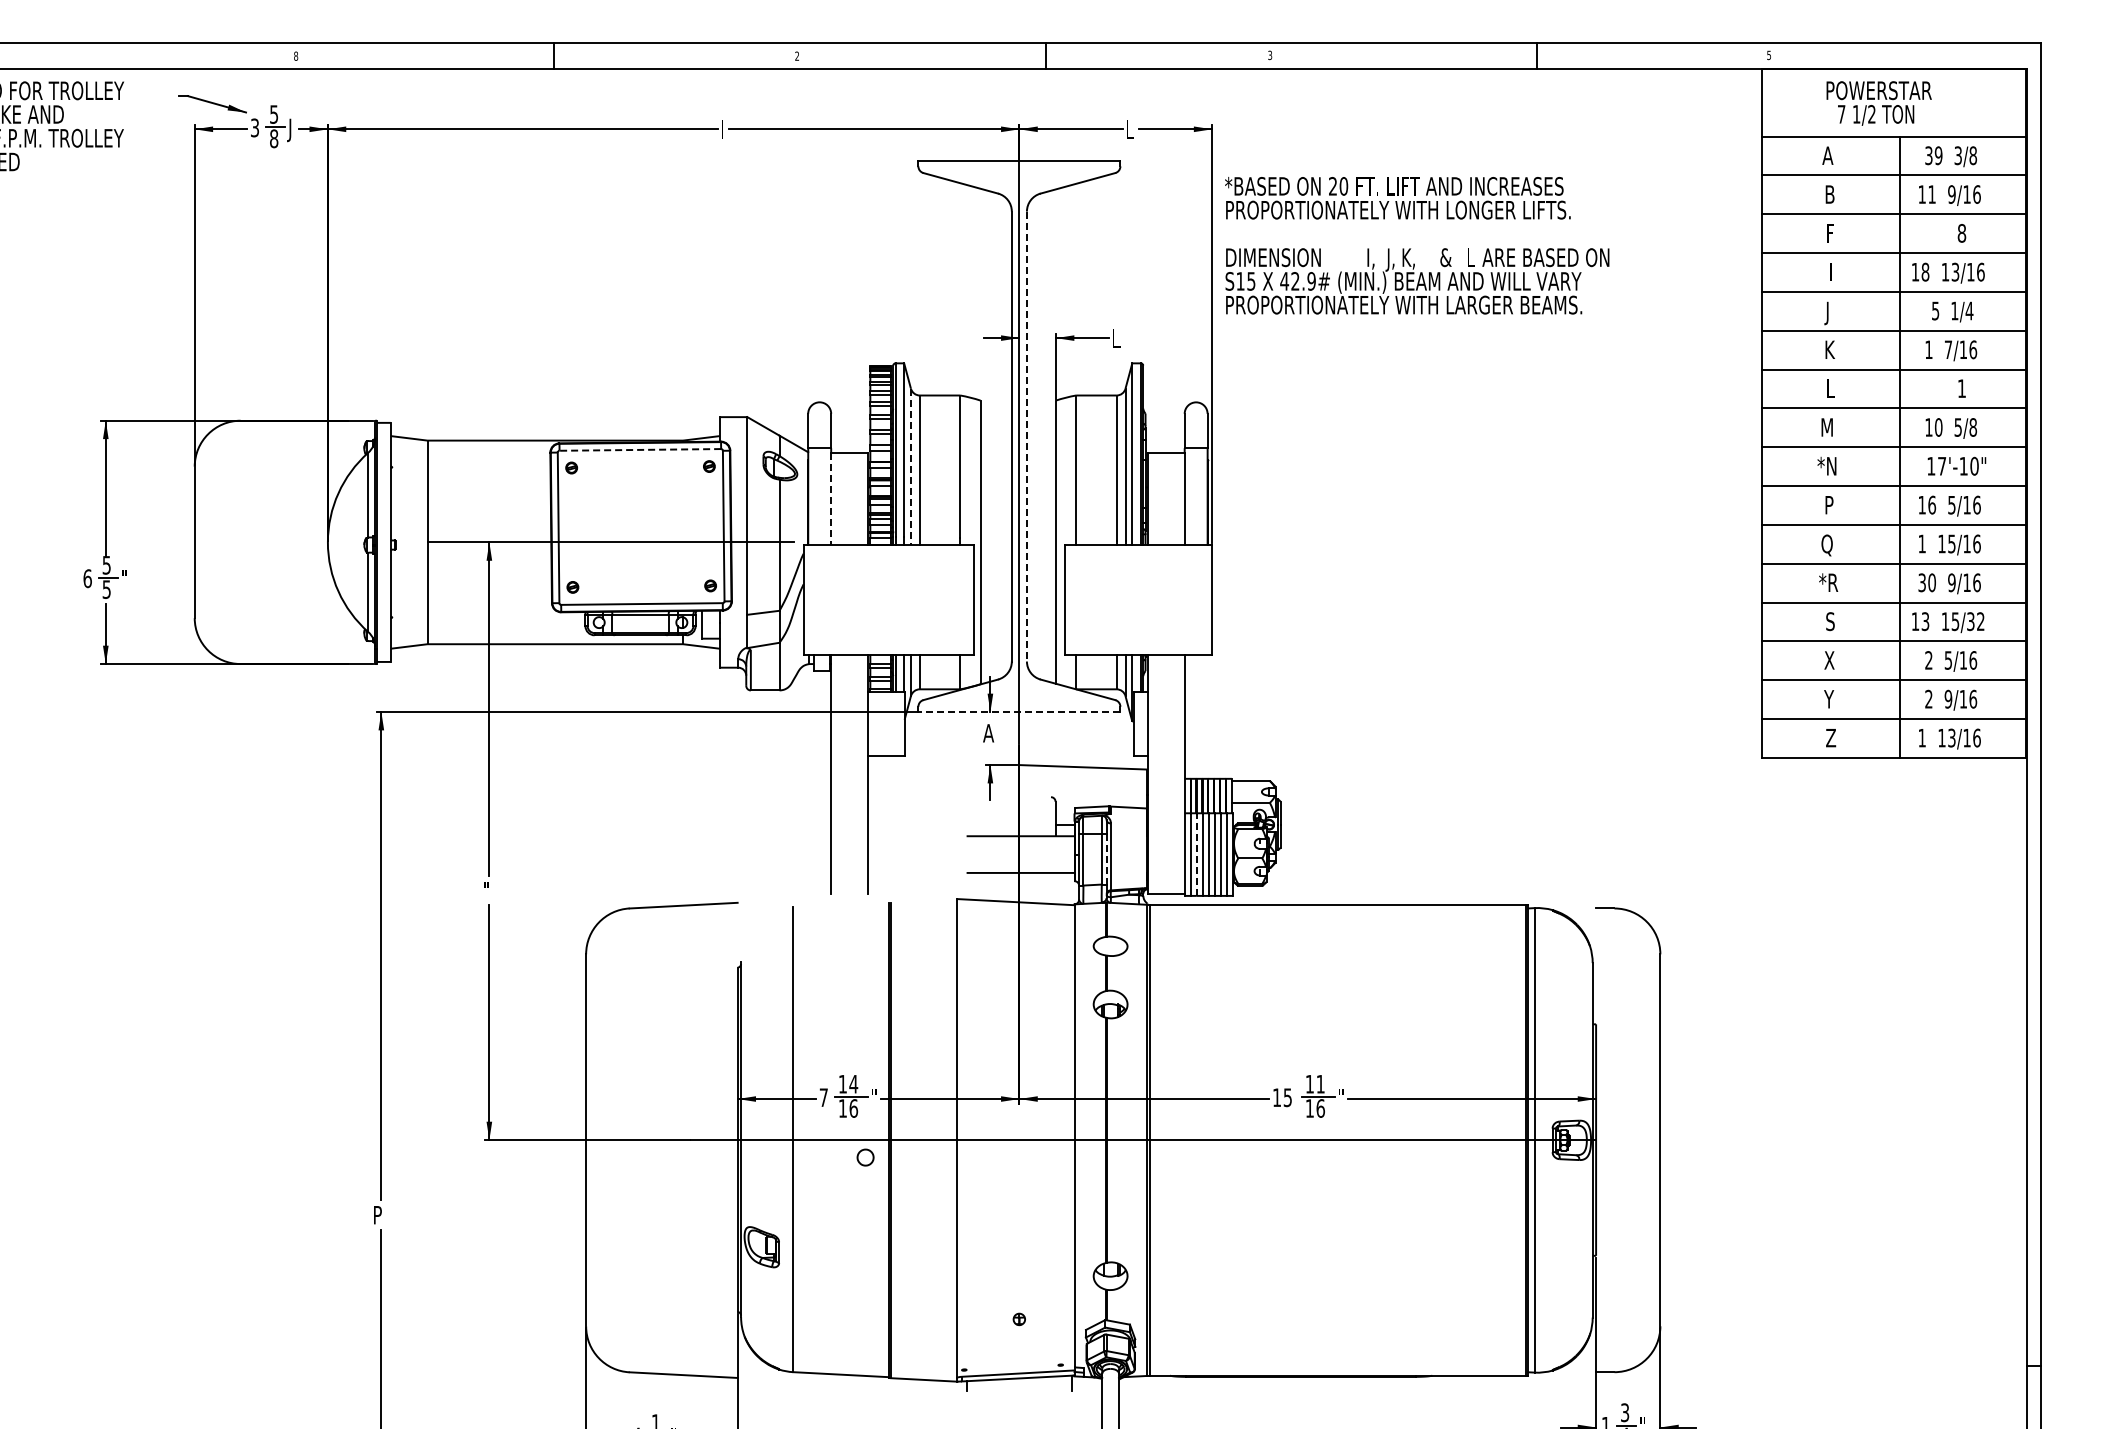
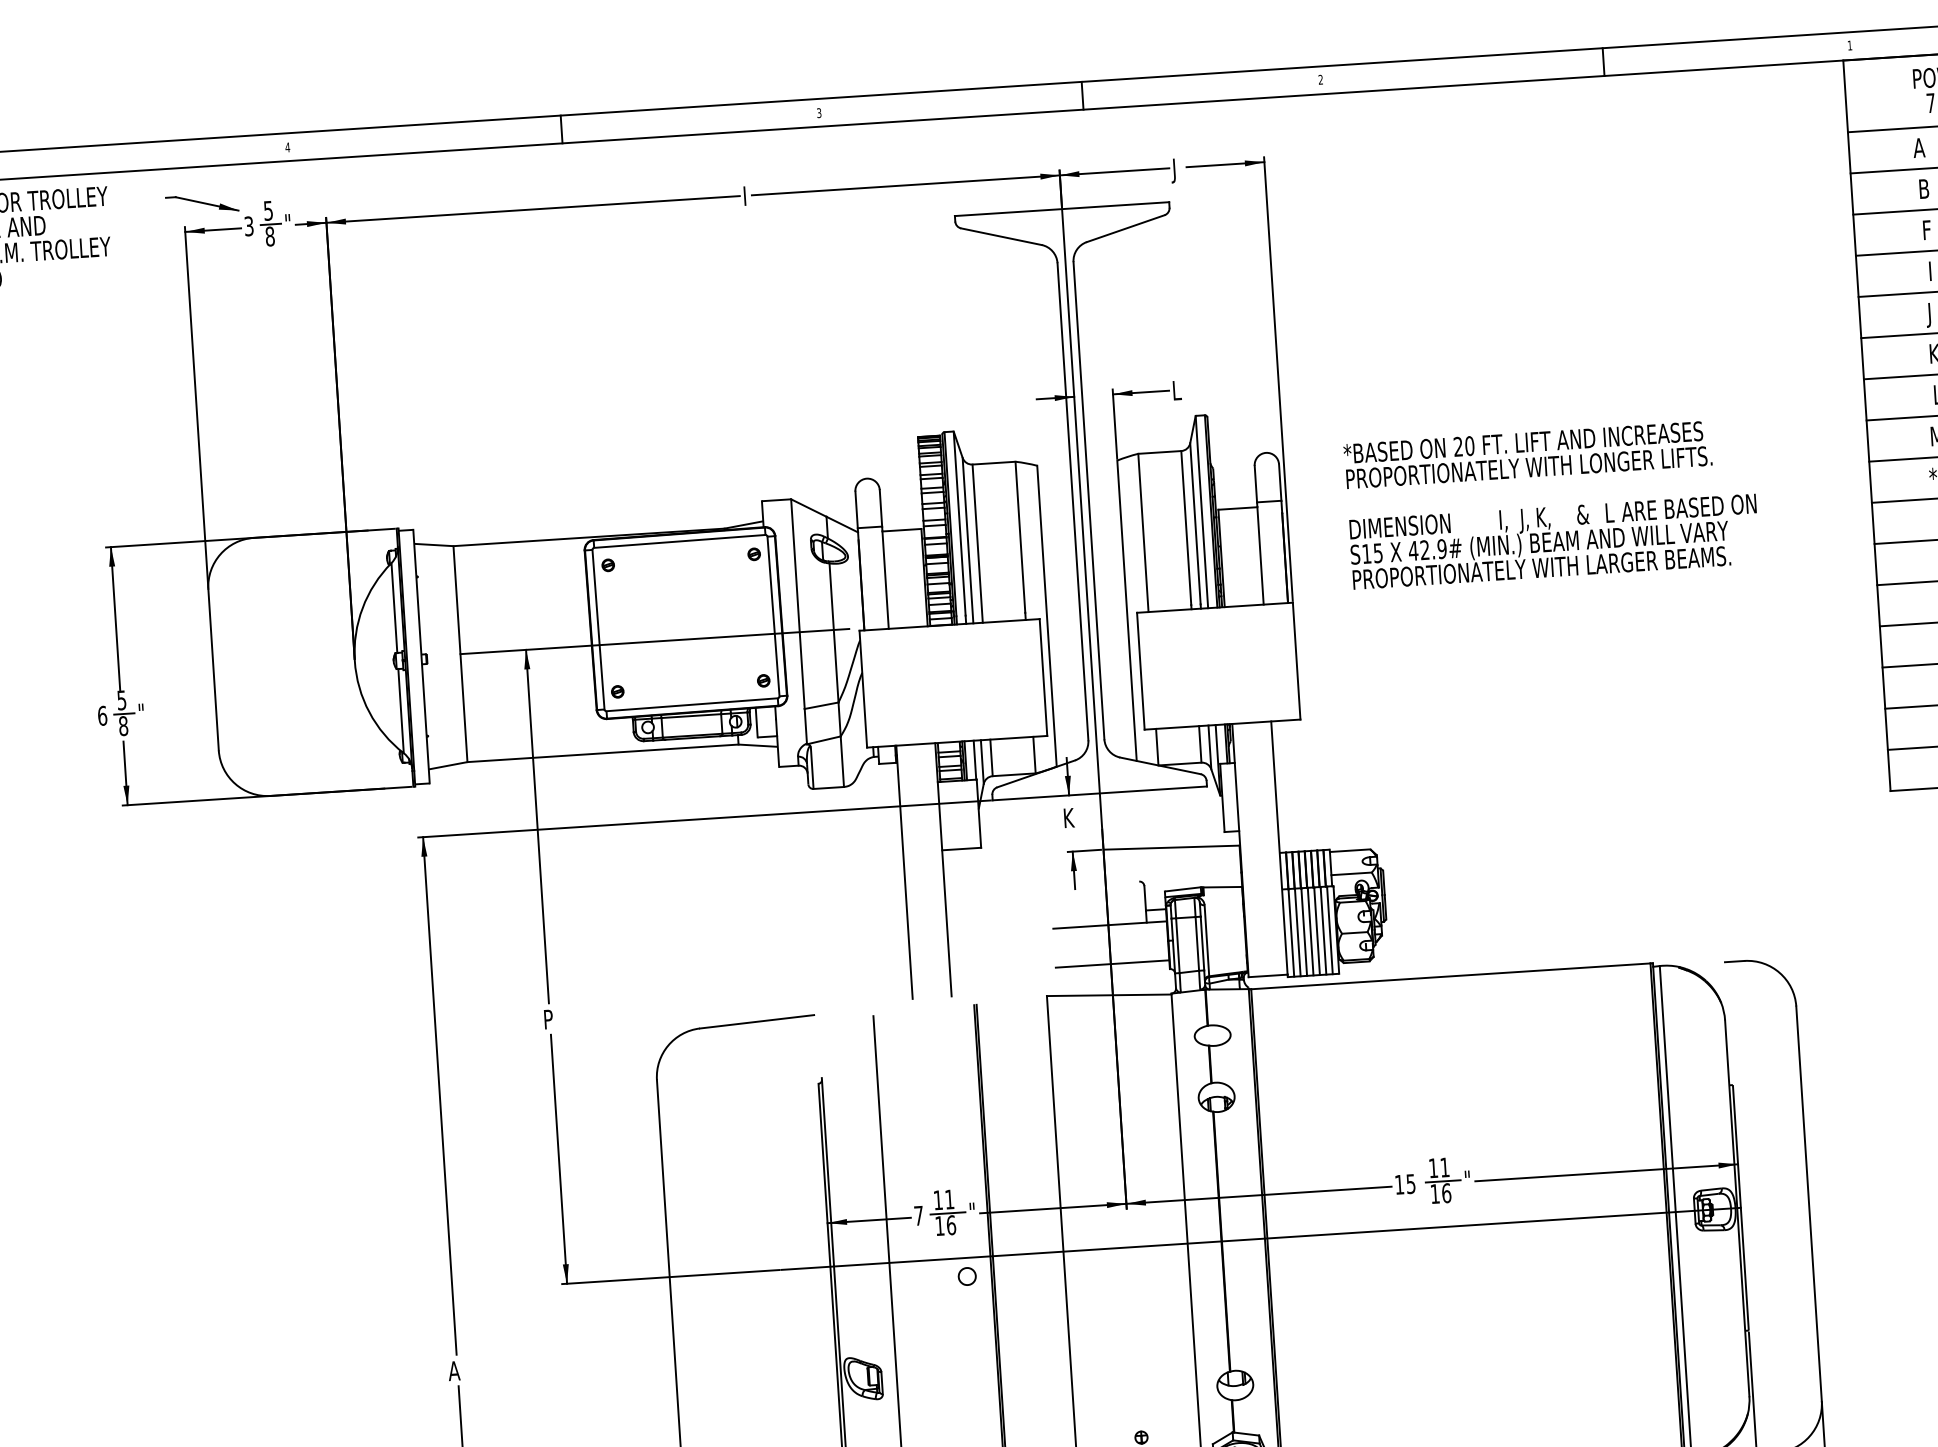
text: (295, 55) -> (287, 146), 8 -> 4
text: (1270, 55) -> (1321, 79), 3 -> 2
text: (1768, 55) -> (1849, 45), 5 -> 1
text: (797, 56) -> (819, 113), 2 -> 3
text: (290, 130) -> (286, 226), J -> "
text: (1128, 131) -> (1175, 170), L -> J
text: (1417, 245) -> (1551, 503), moved
line: (1026, 436) -> (1088, 500), dashed -> solid
line: (640, 449) -> (679, 540), dashed -> solid
line: (910, 467) -> (967, 541), dashed -> solid
line: (831, 498) -> (885, 579), dashed -> solid
text: (106, 589) -> (123, 726), 5 -> 8
line: (1018, 712) -> (1098, 793), dashed -> solid
text: (988, 733) -> (1068, 818), A -> K
line: (1196, 854) -> (1297, 932), dashed -> solid
line: (1106, 859) -> (1202, 943), dashed -> solid
text: (488, 890) -> (549, 1019), " -> P
text: (853, 1084) -> (949, 1199), 14 -> 11
text: (377, 1215) -> (453, 1371), P -> A

